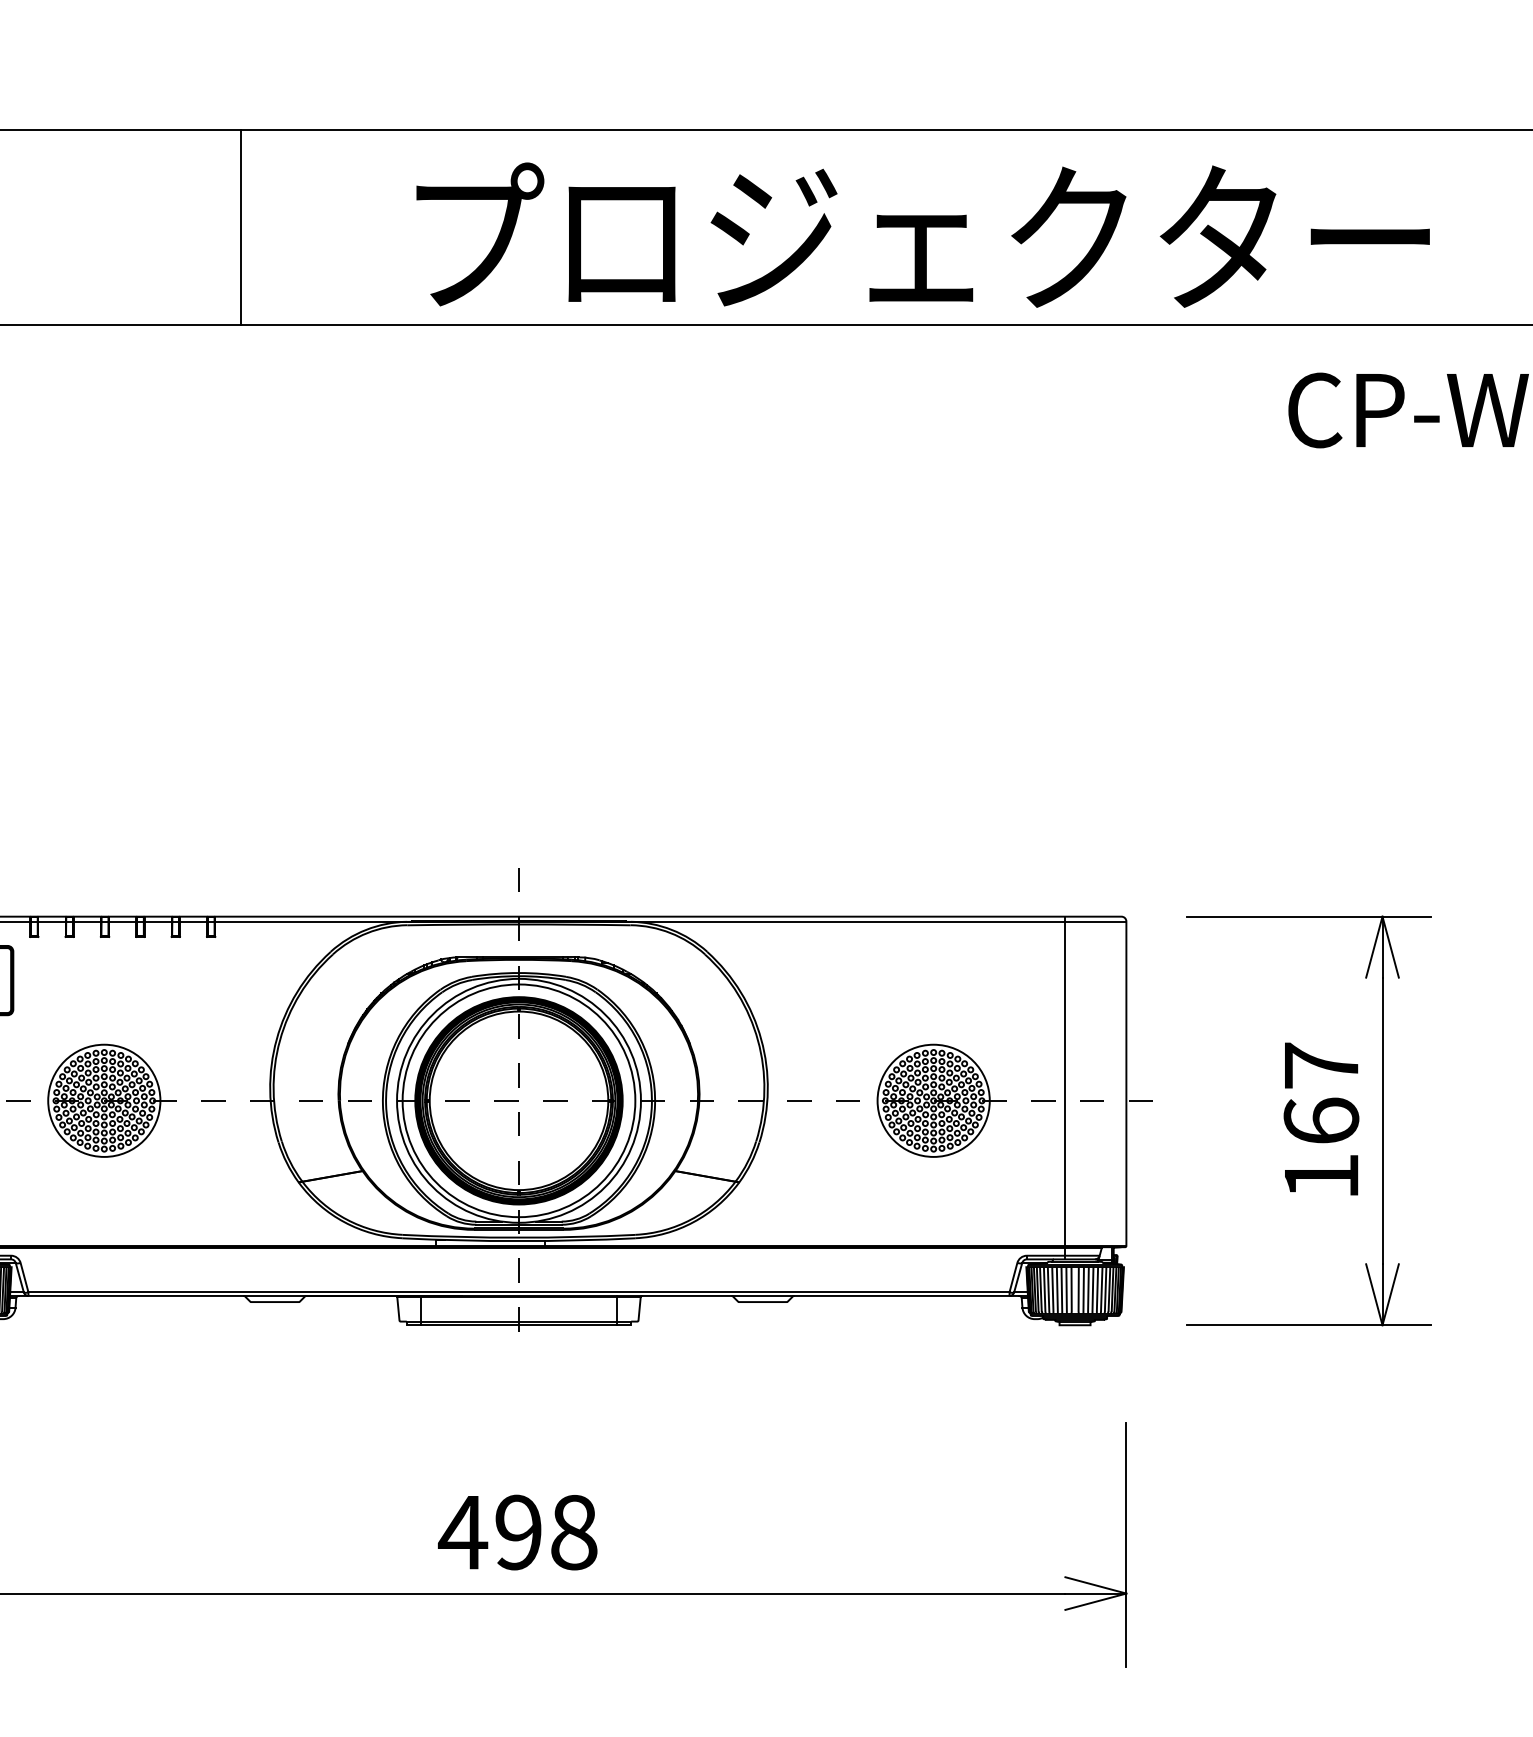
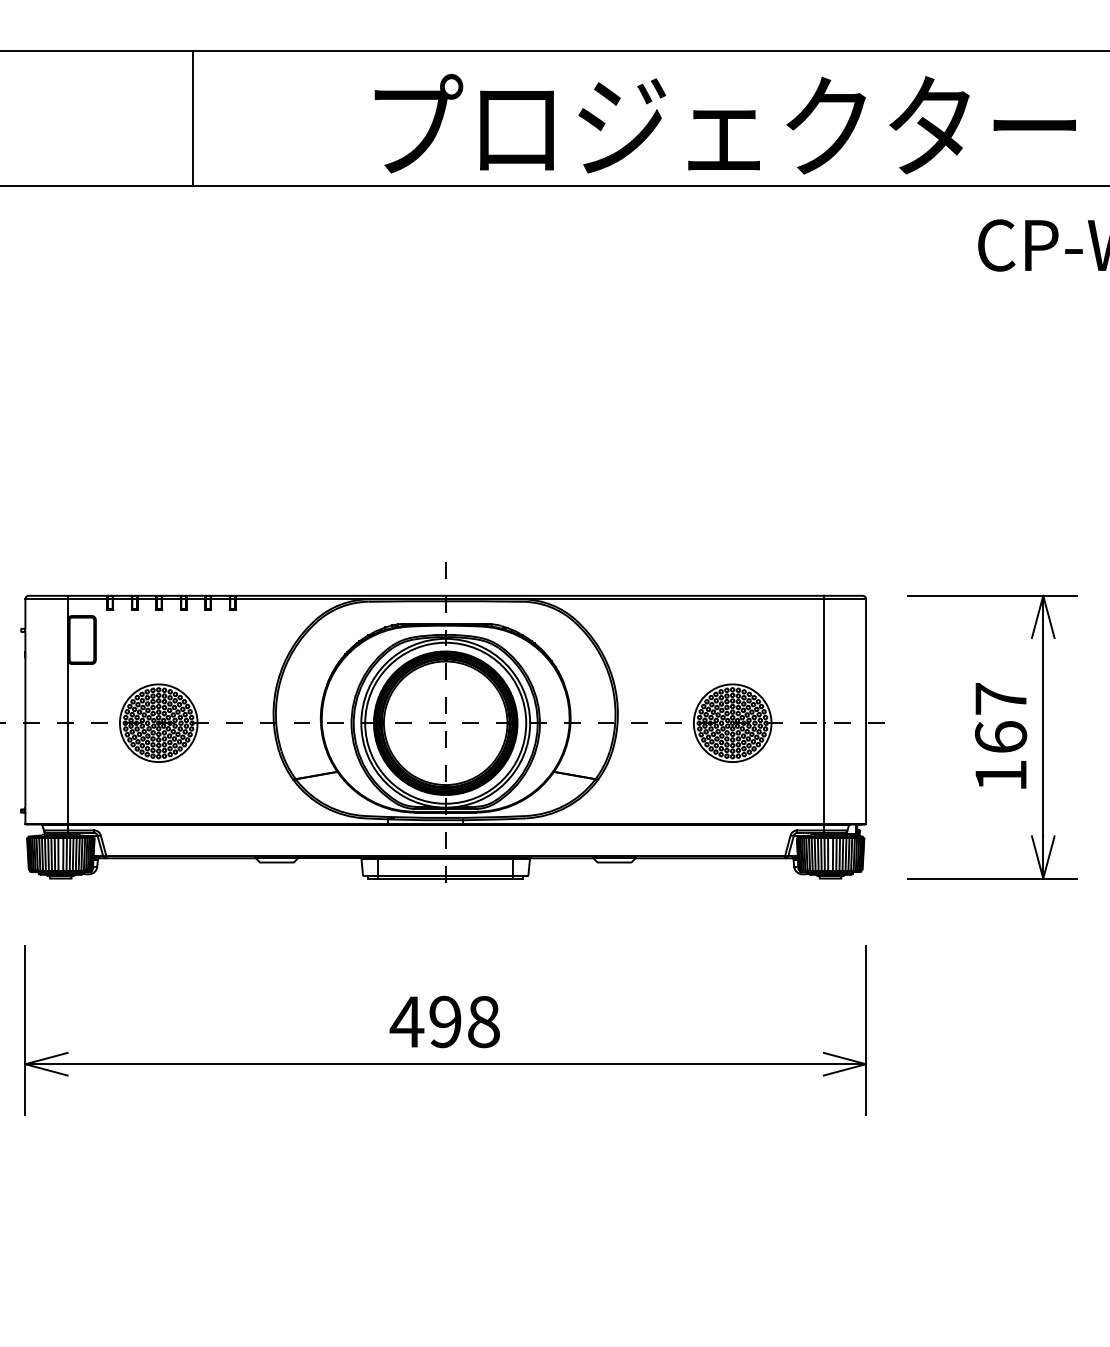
line: (241, 226) -> (192, 118), moved

